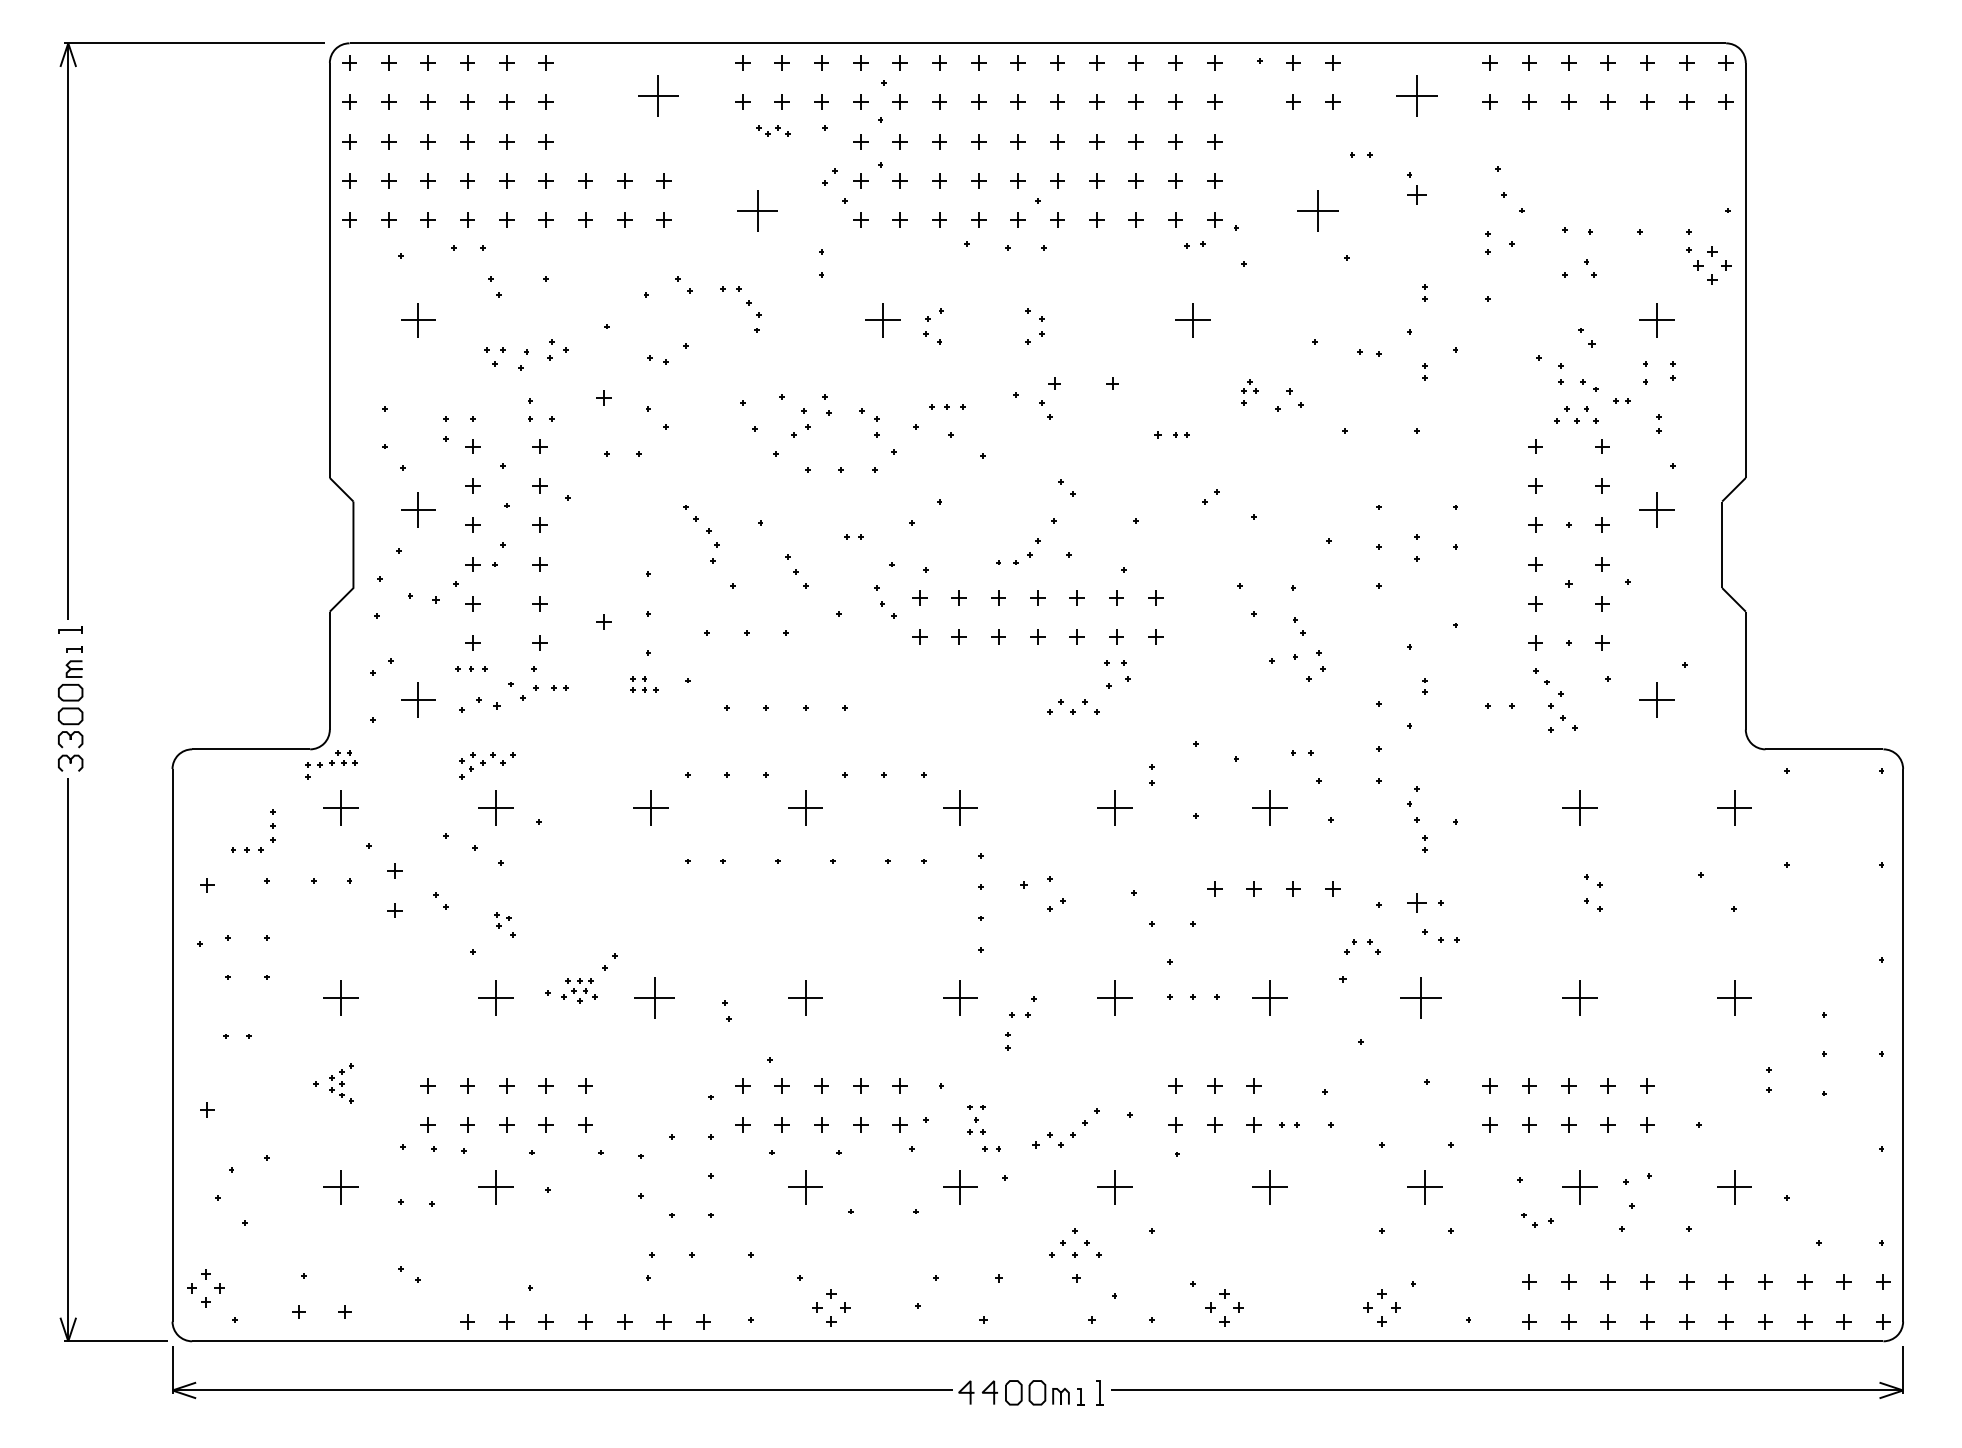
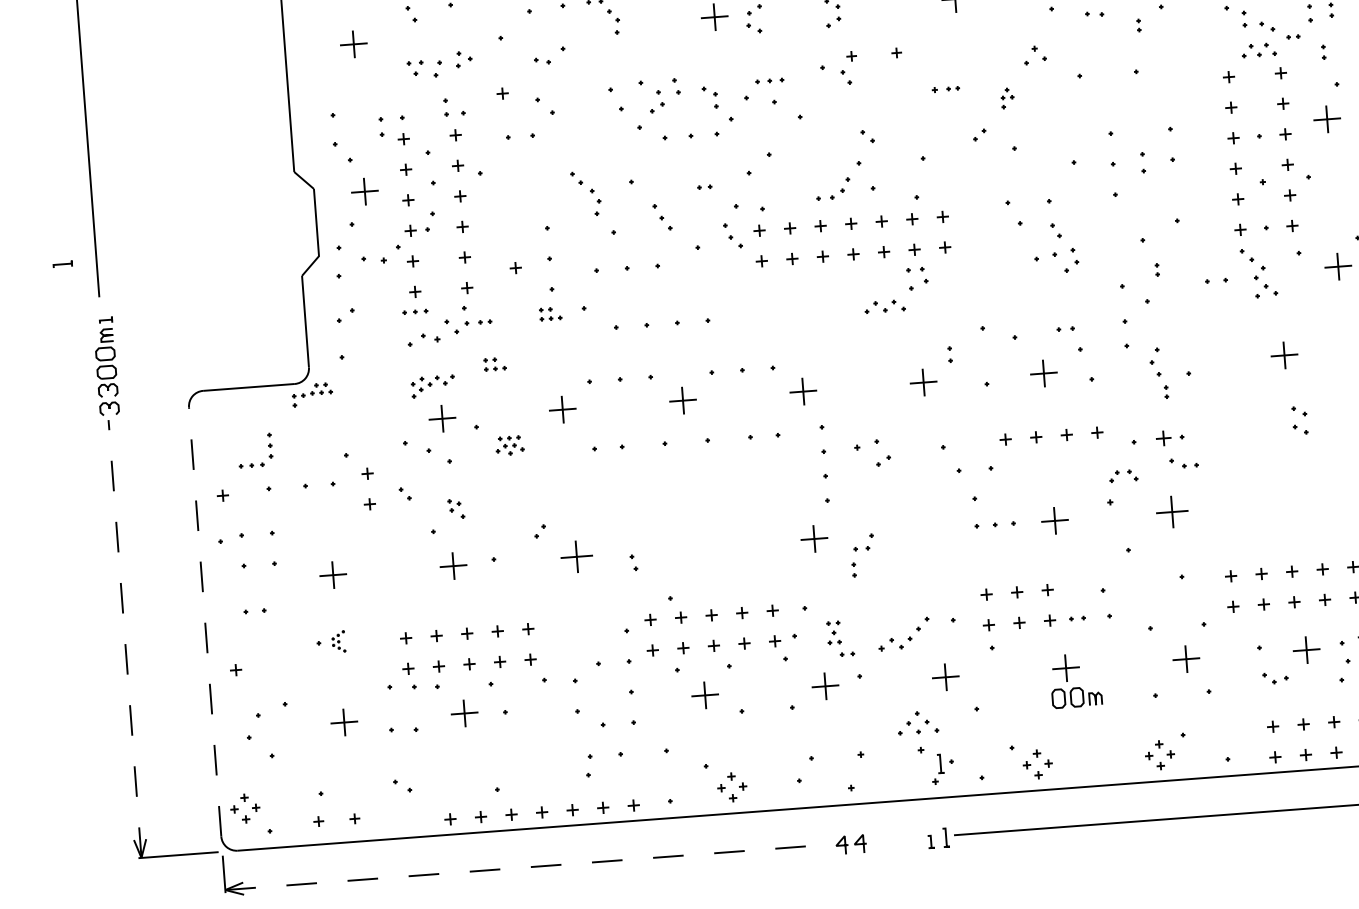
part: (1249, 392) -> (1007, 98), moved
line: (70, 629) -> (62, 264), moved
part: (418, 699) -> (376, 338), removed
part: (568, 743) -> (495, 364), added
part: (340, 807) -> (321, 427), removed
part: (579, 990) -> (509, 445), moved
part: (805, 997) -> (694, 547), removed
part: (1114, 997) -> (934, 529), removed
part: (1579, 997) -> (1295, 502), removed
line: (172, 1044) -> (205, 621), solid -> dashed
line: (68, 1059) -> (125, 639), solid -> dashed
part: (341, 1083) -> (338, 641), size x0.7
line: (1099, 1297) -> (939, 763), added
line: (562, 1390) -> (528, 867), solid -> dashed
part: (1037, 1392) -> (1077, 697), moved

